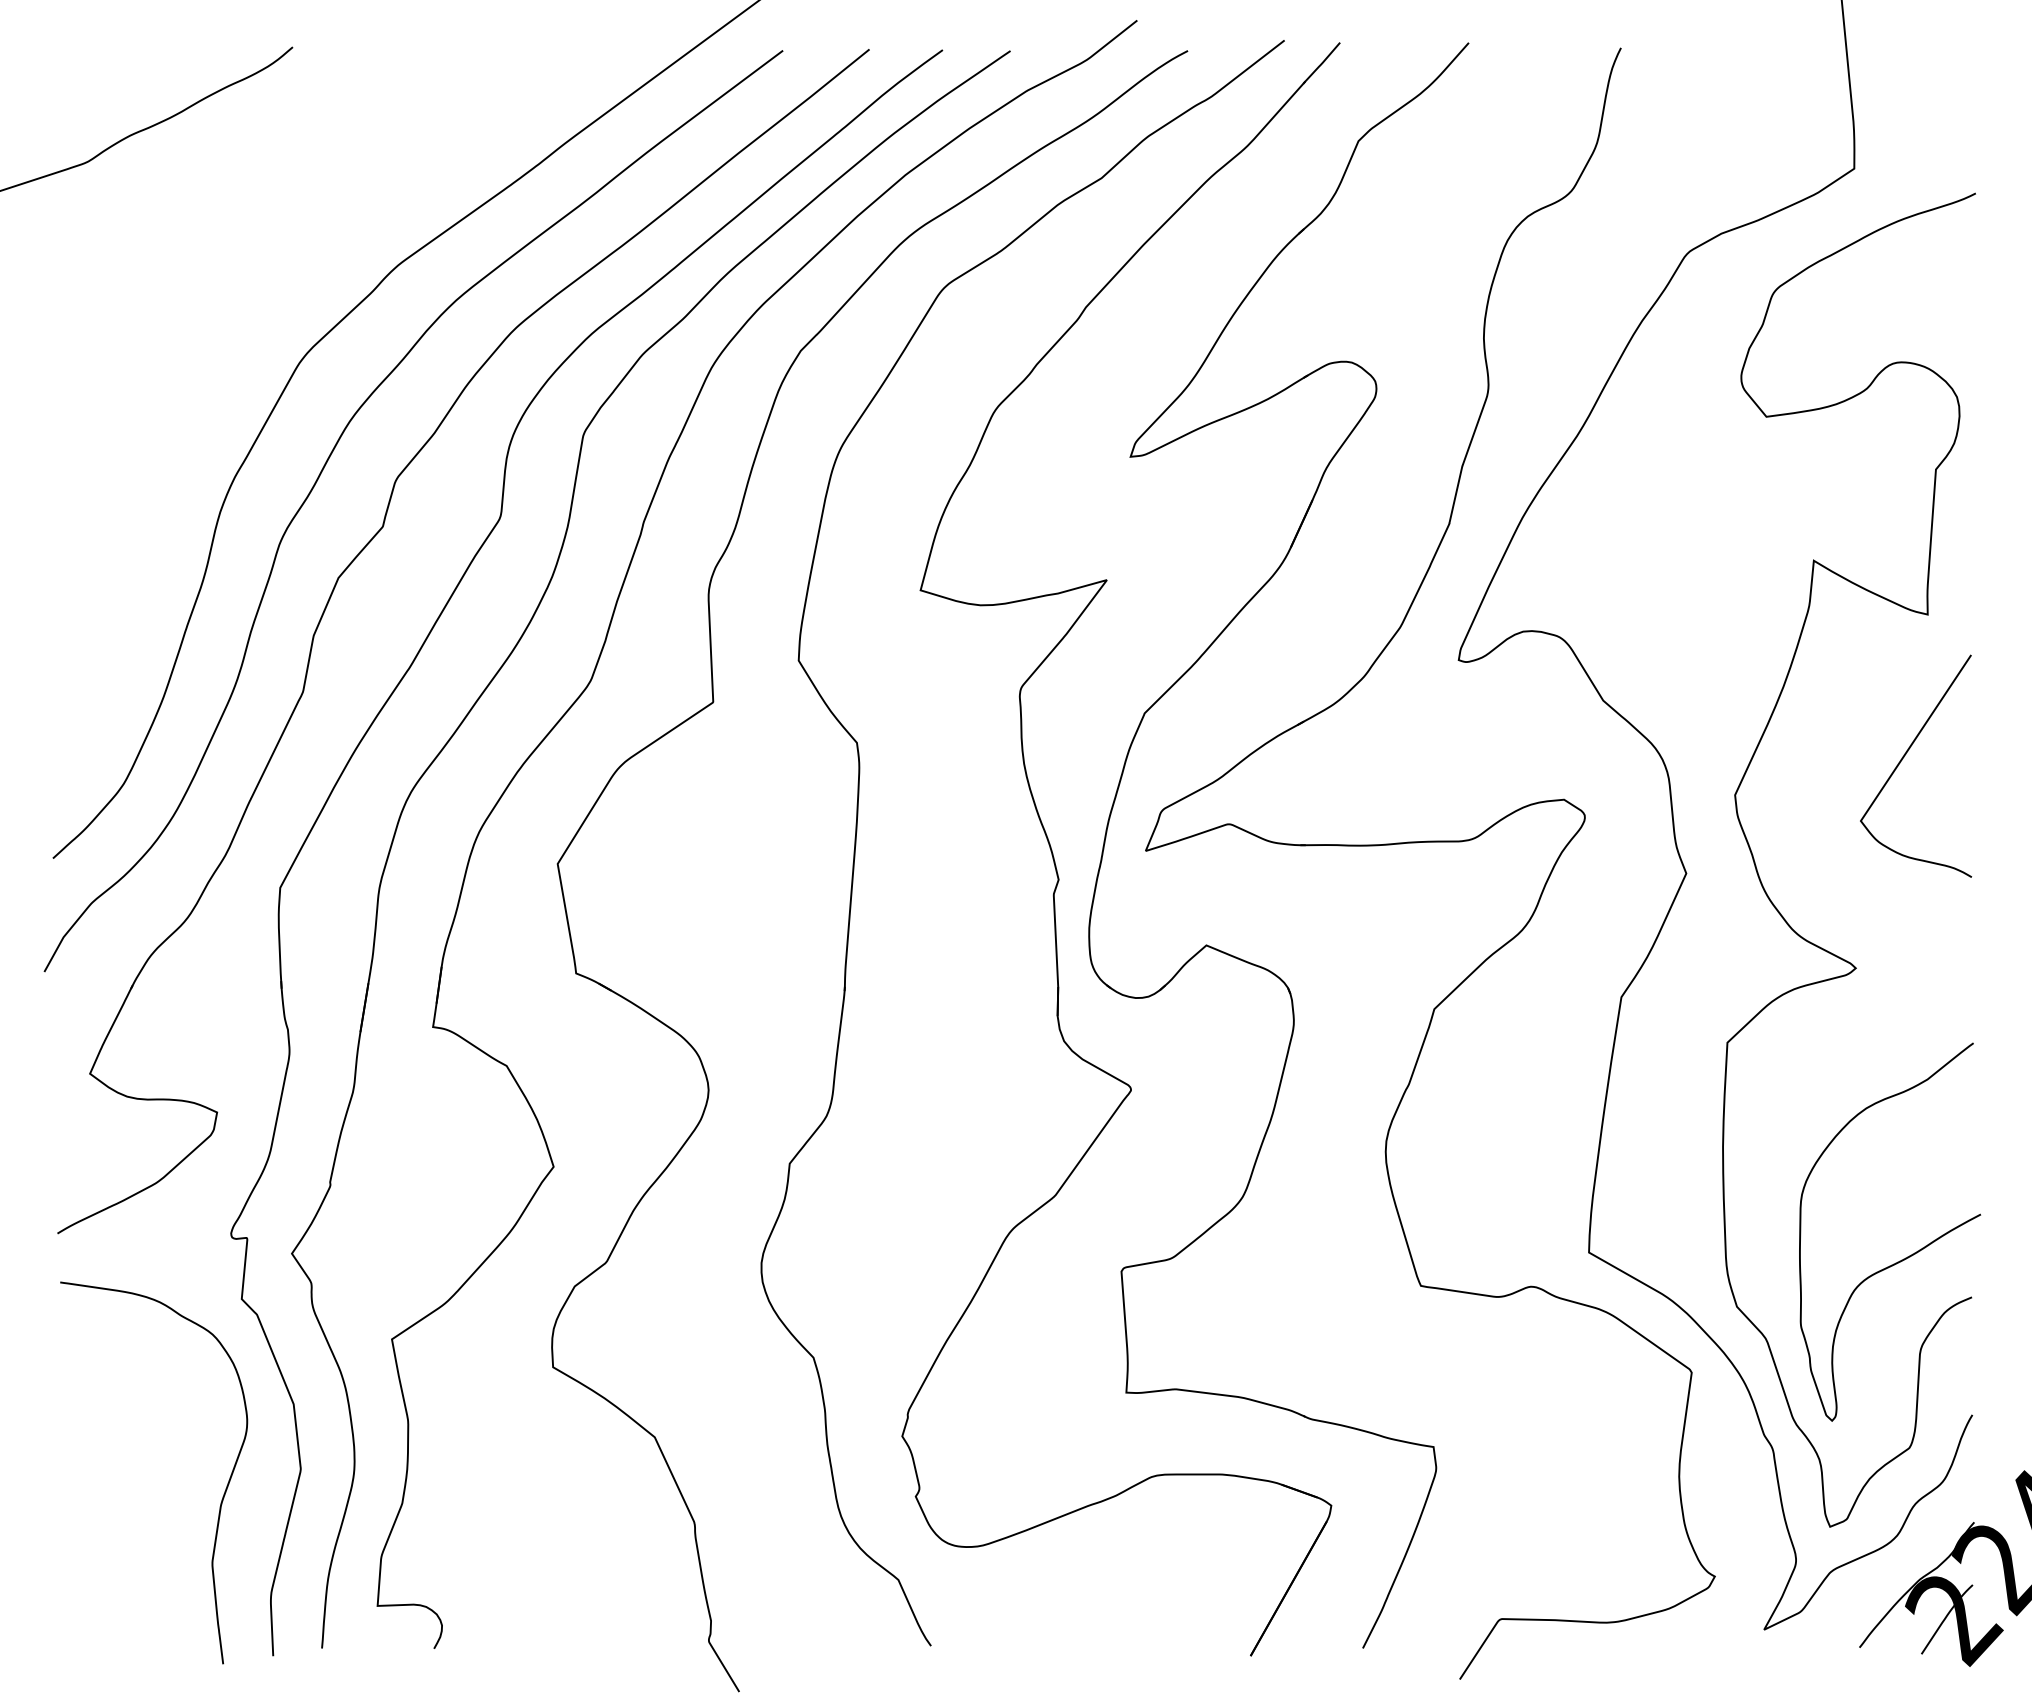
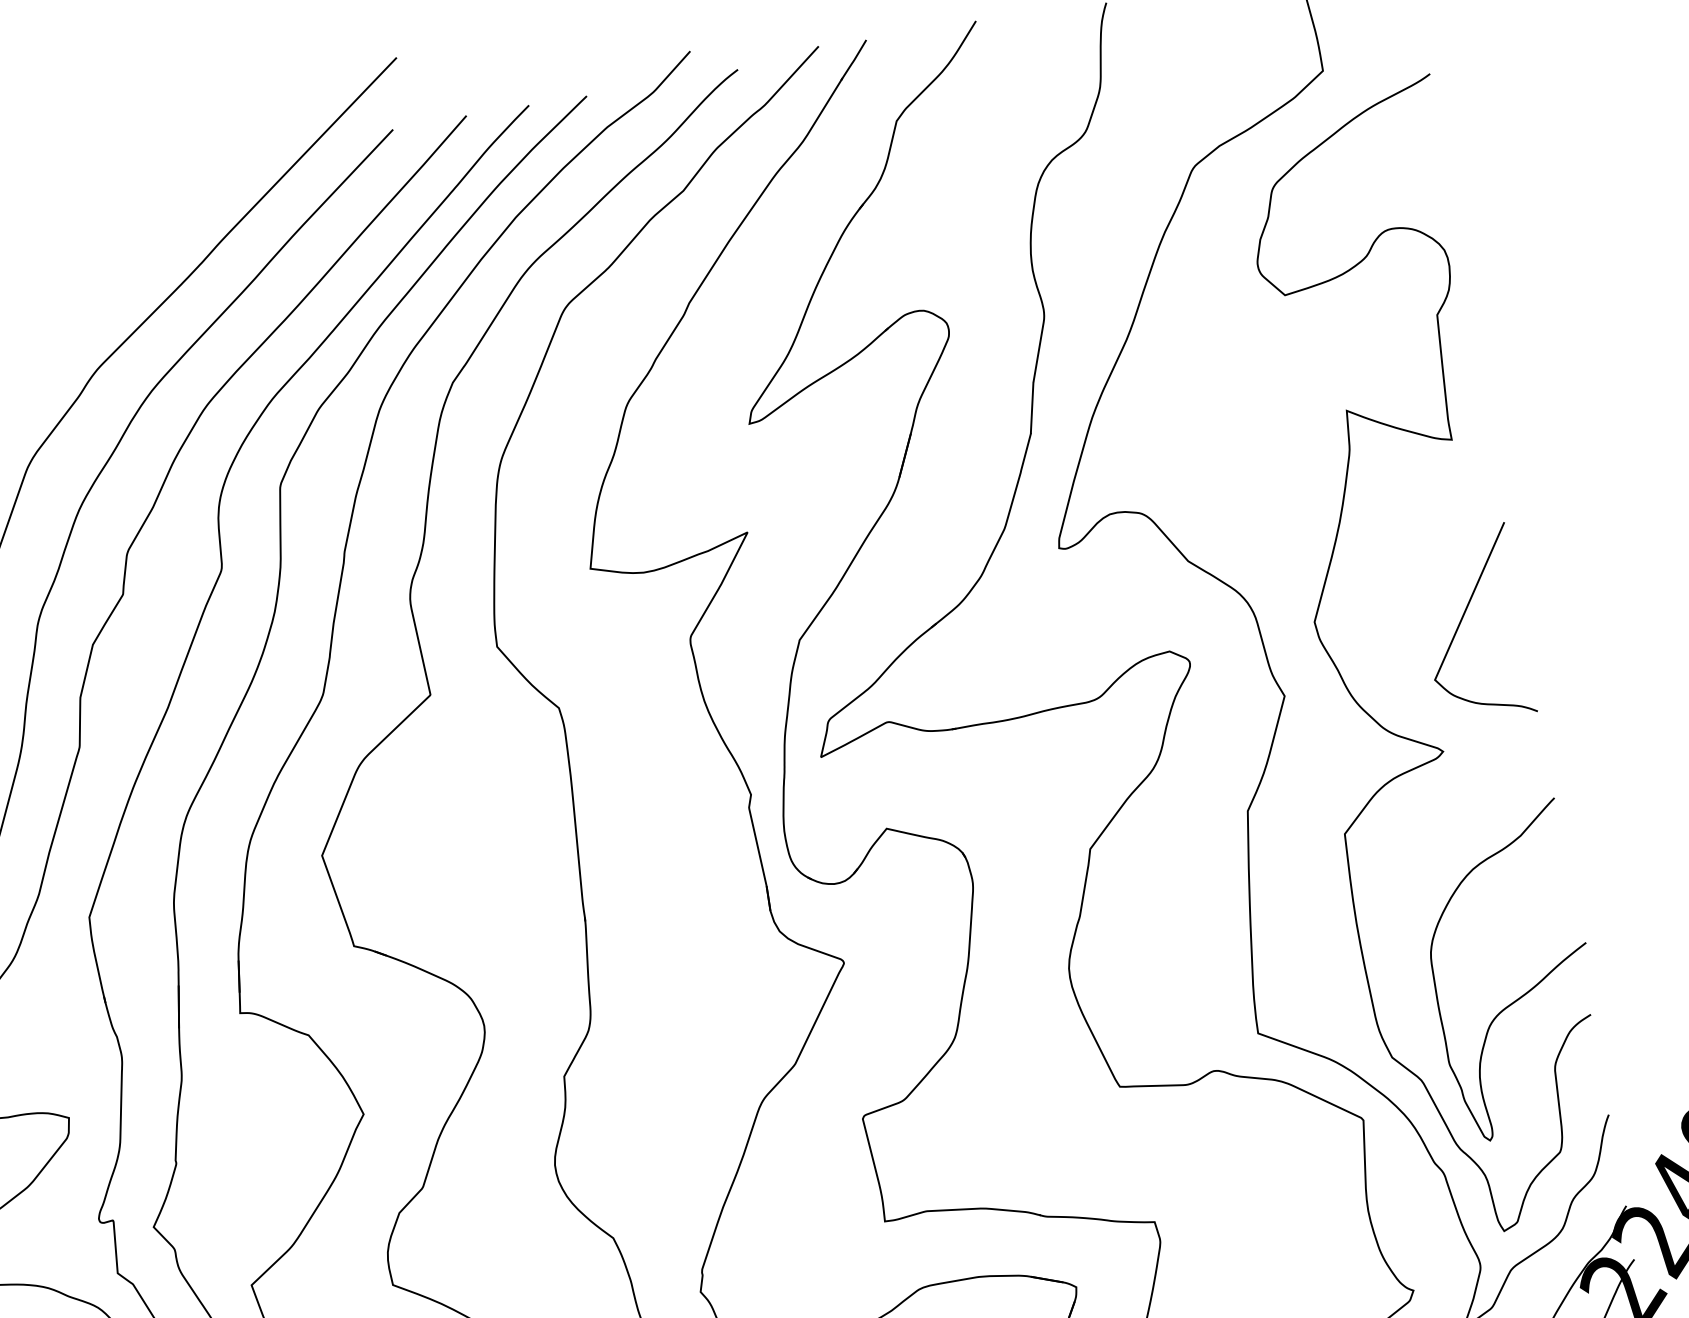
curve: (1904, 757) -> (1462, 619), moved

